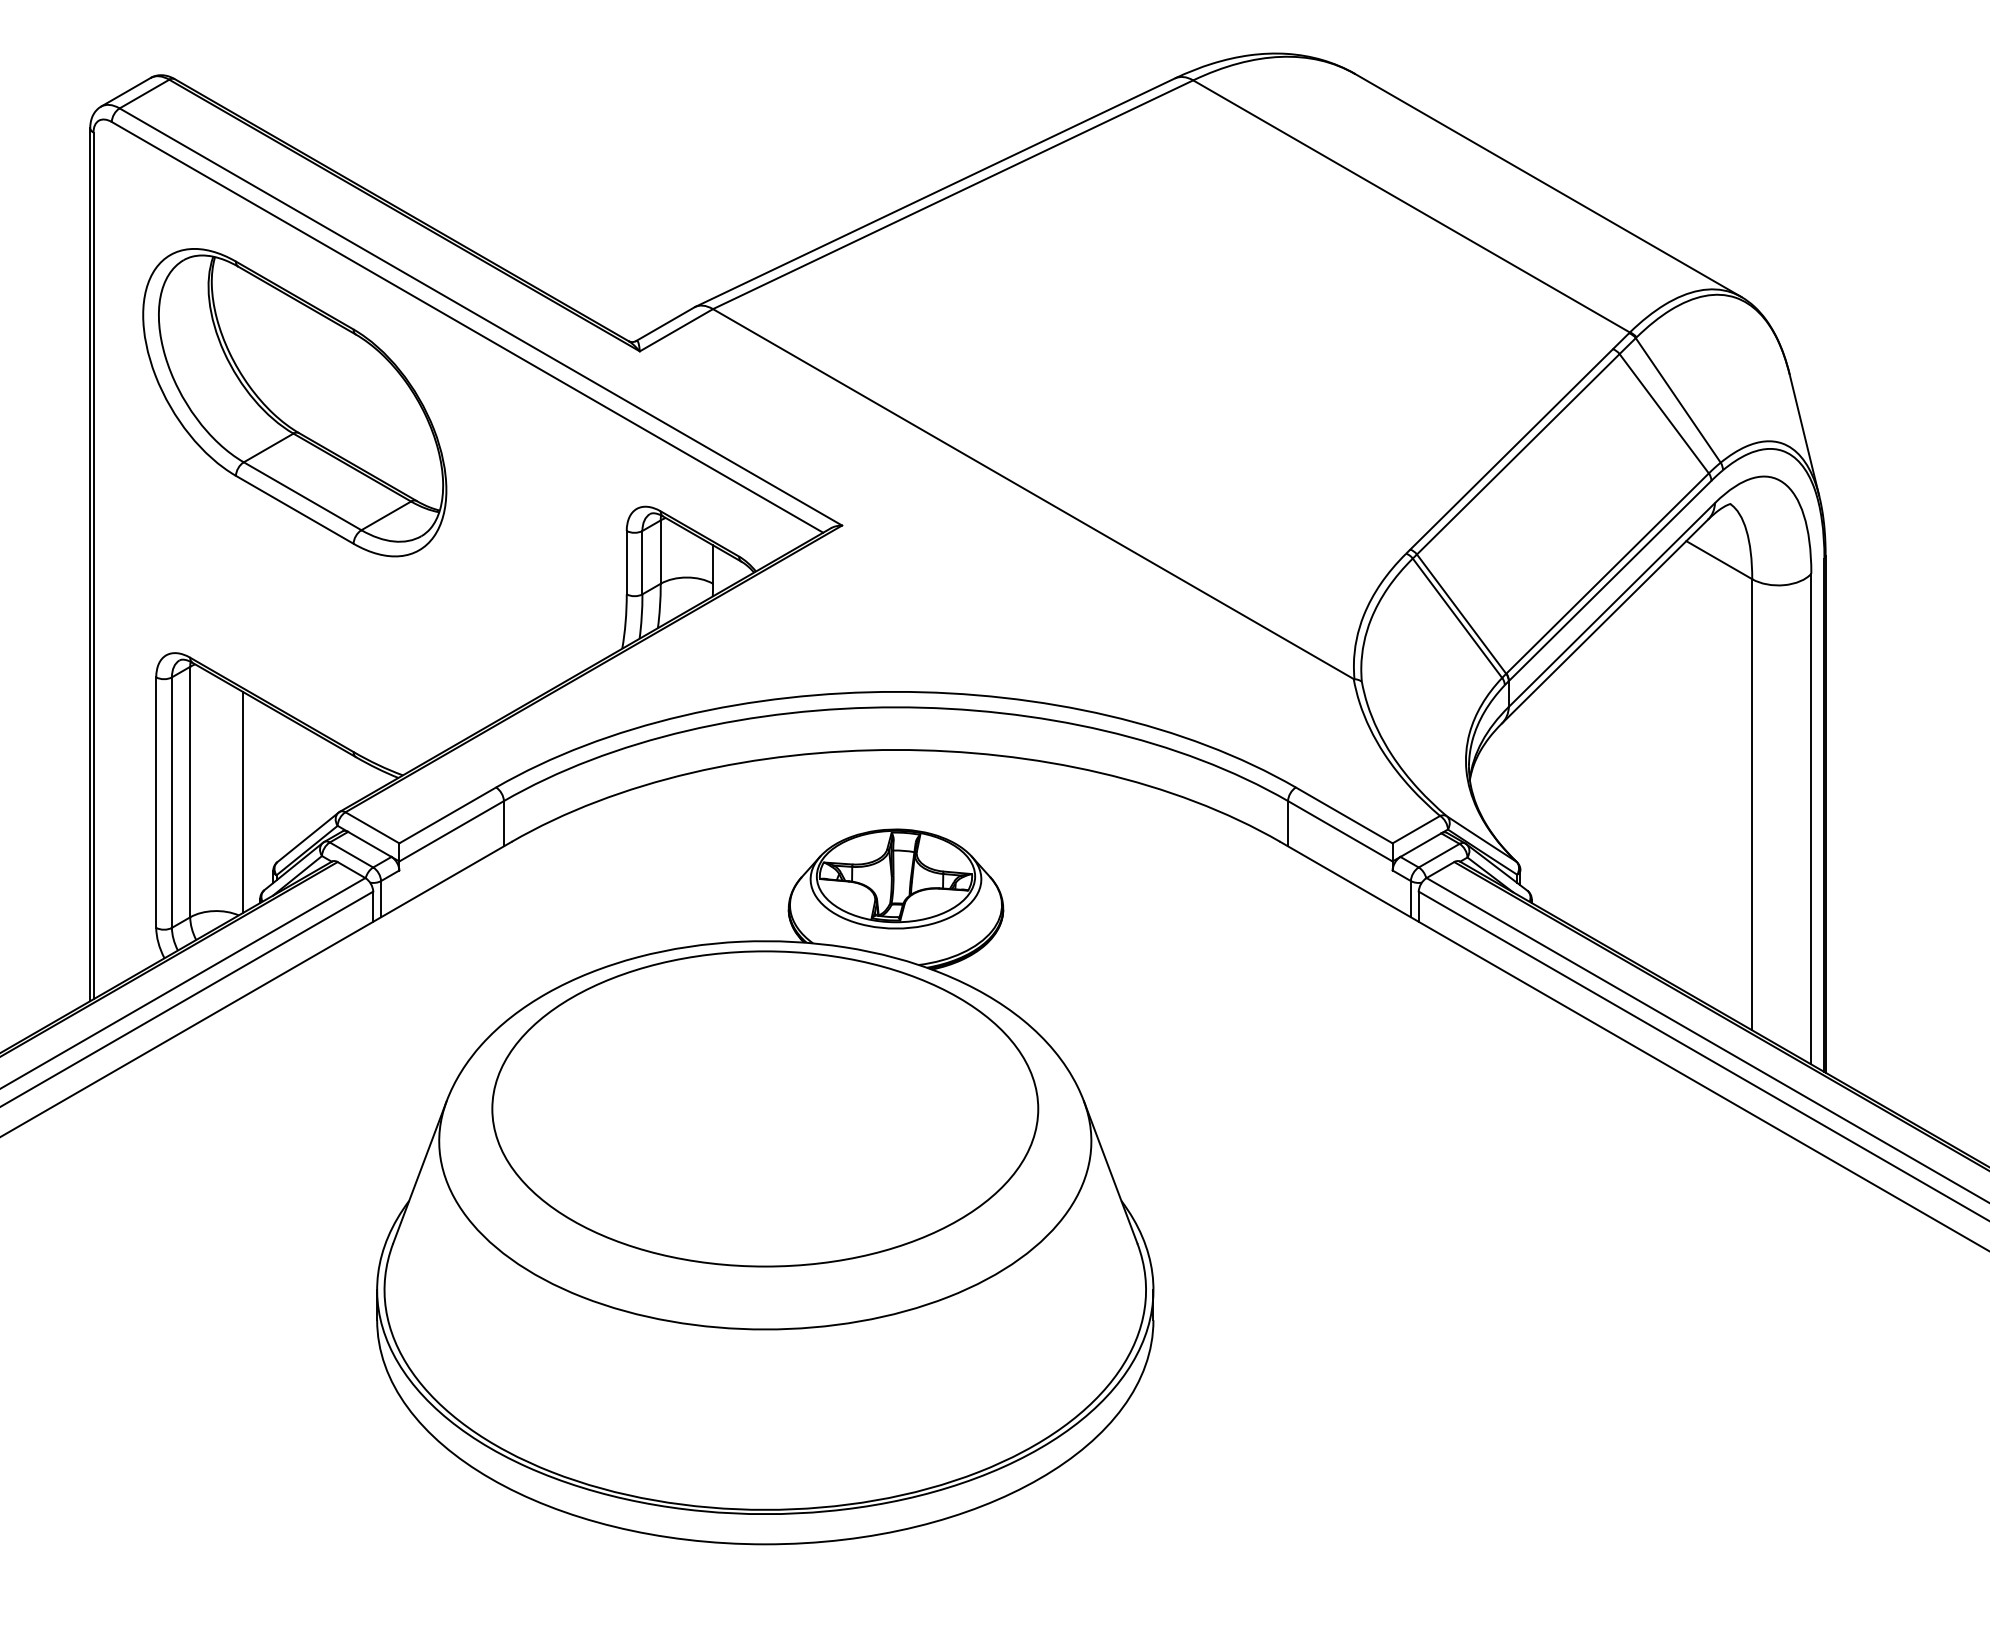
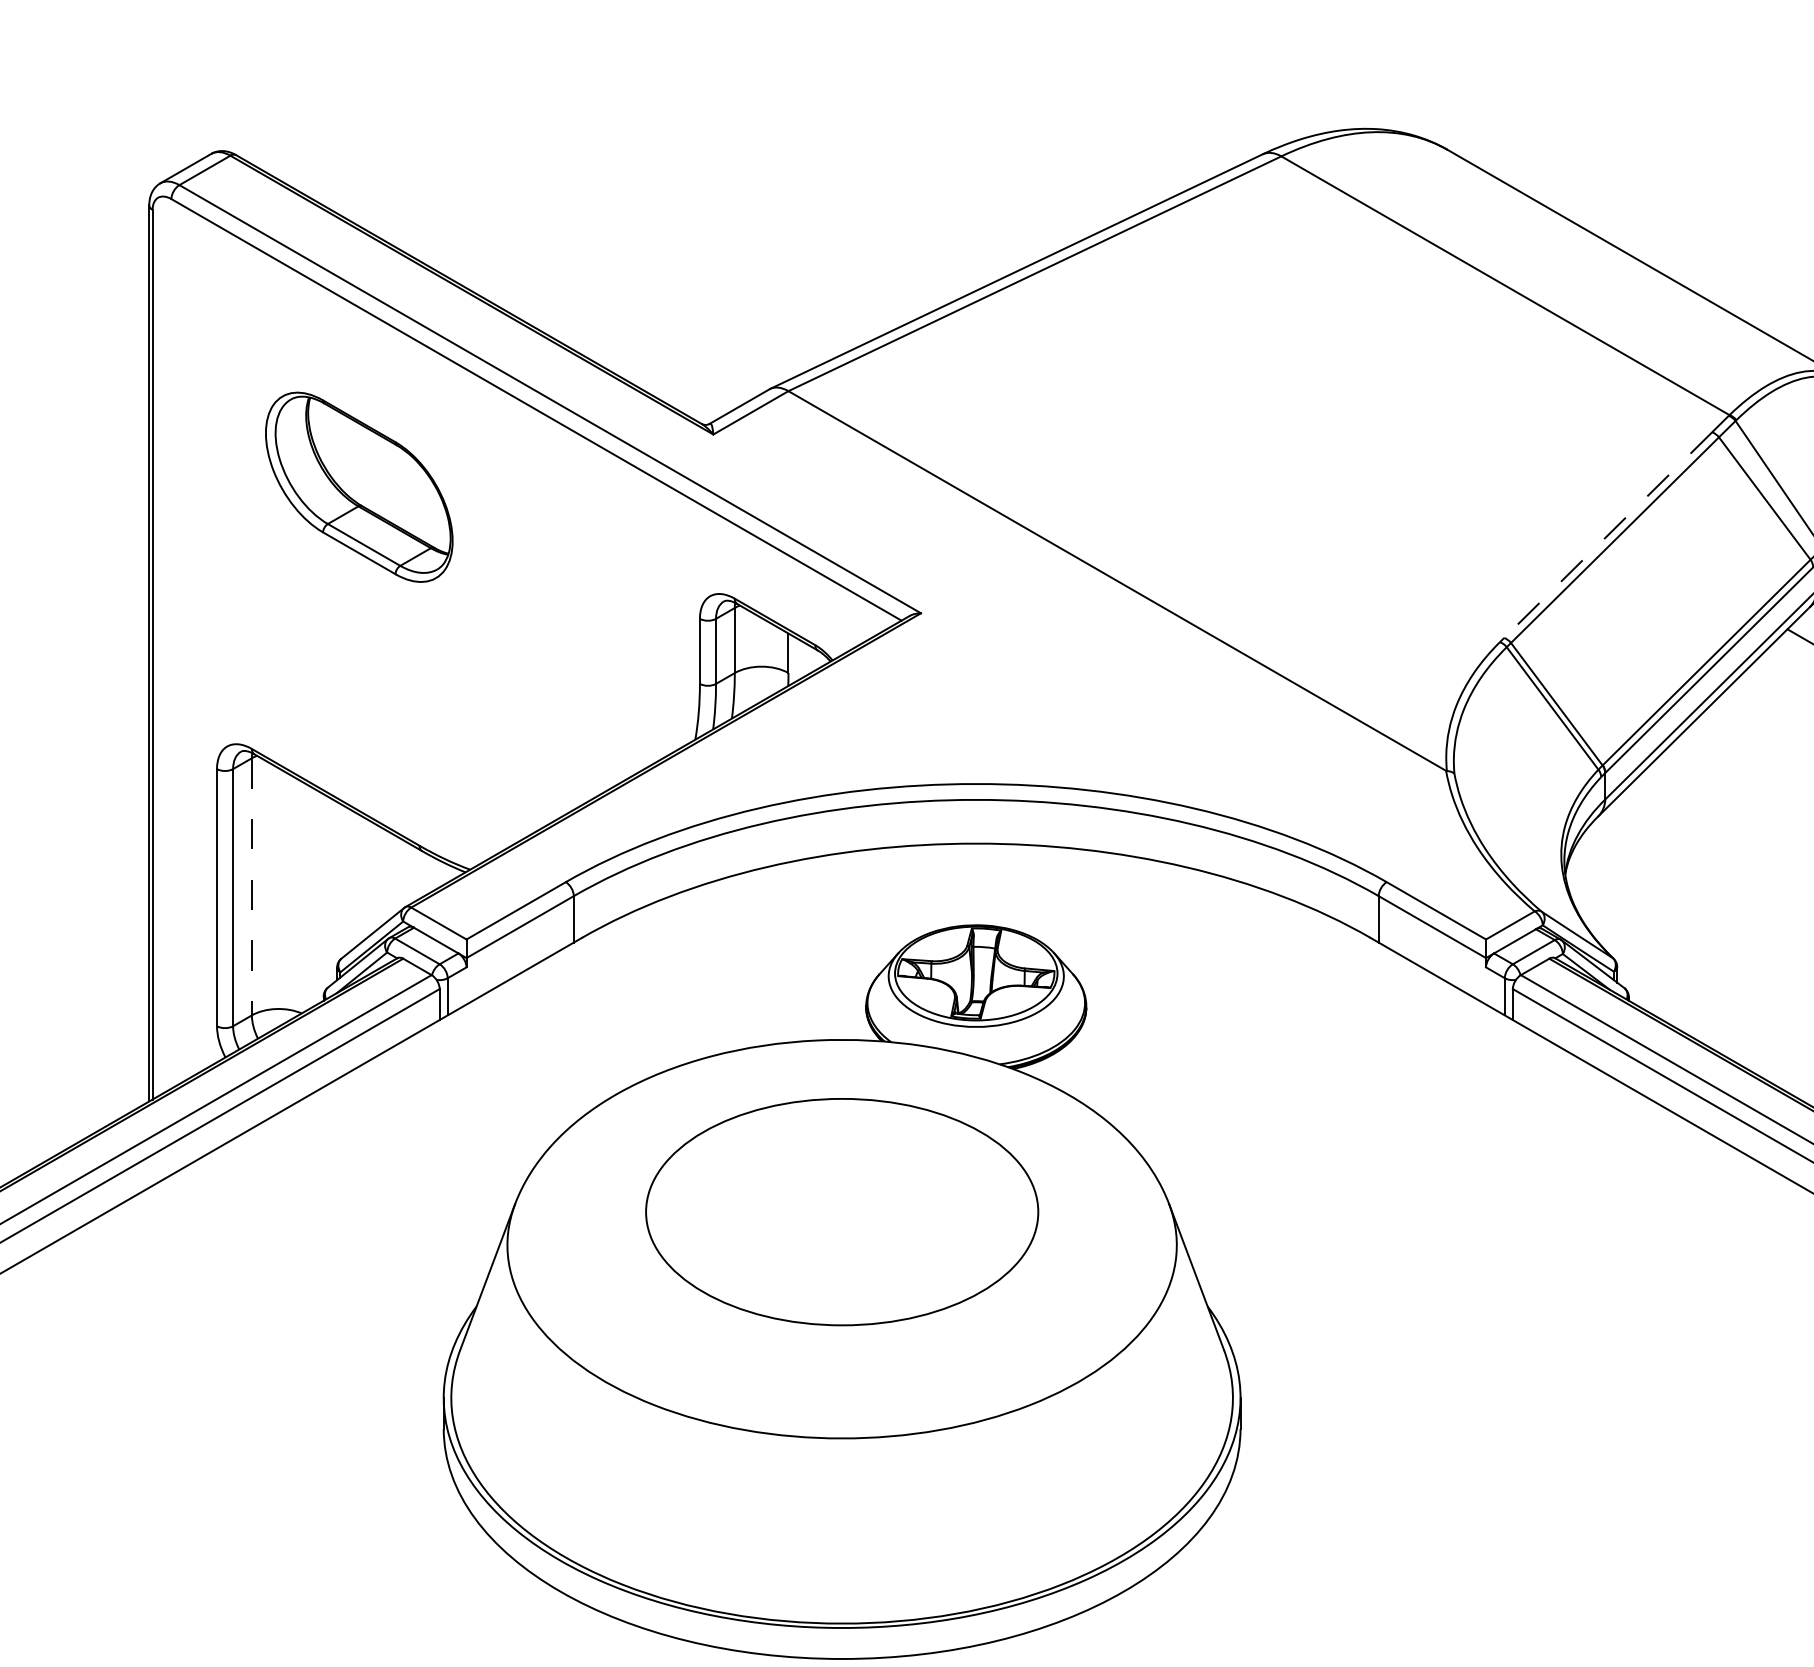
part: (294, 402) -> (358, 486), size x0.6
line: (1511, 449) -> (1608, 535), solid -> dashed
line: (190, 792) -> (252, 887), solid -> dashed
line: (242, 802) -> (305, 897), removed
part: (765, 1108) -> (842, 1211), size x0.7

